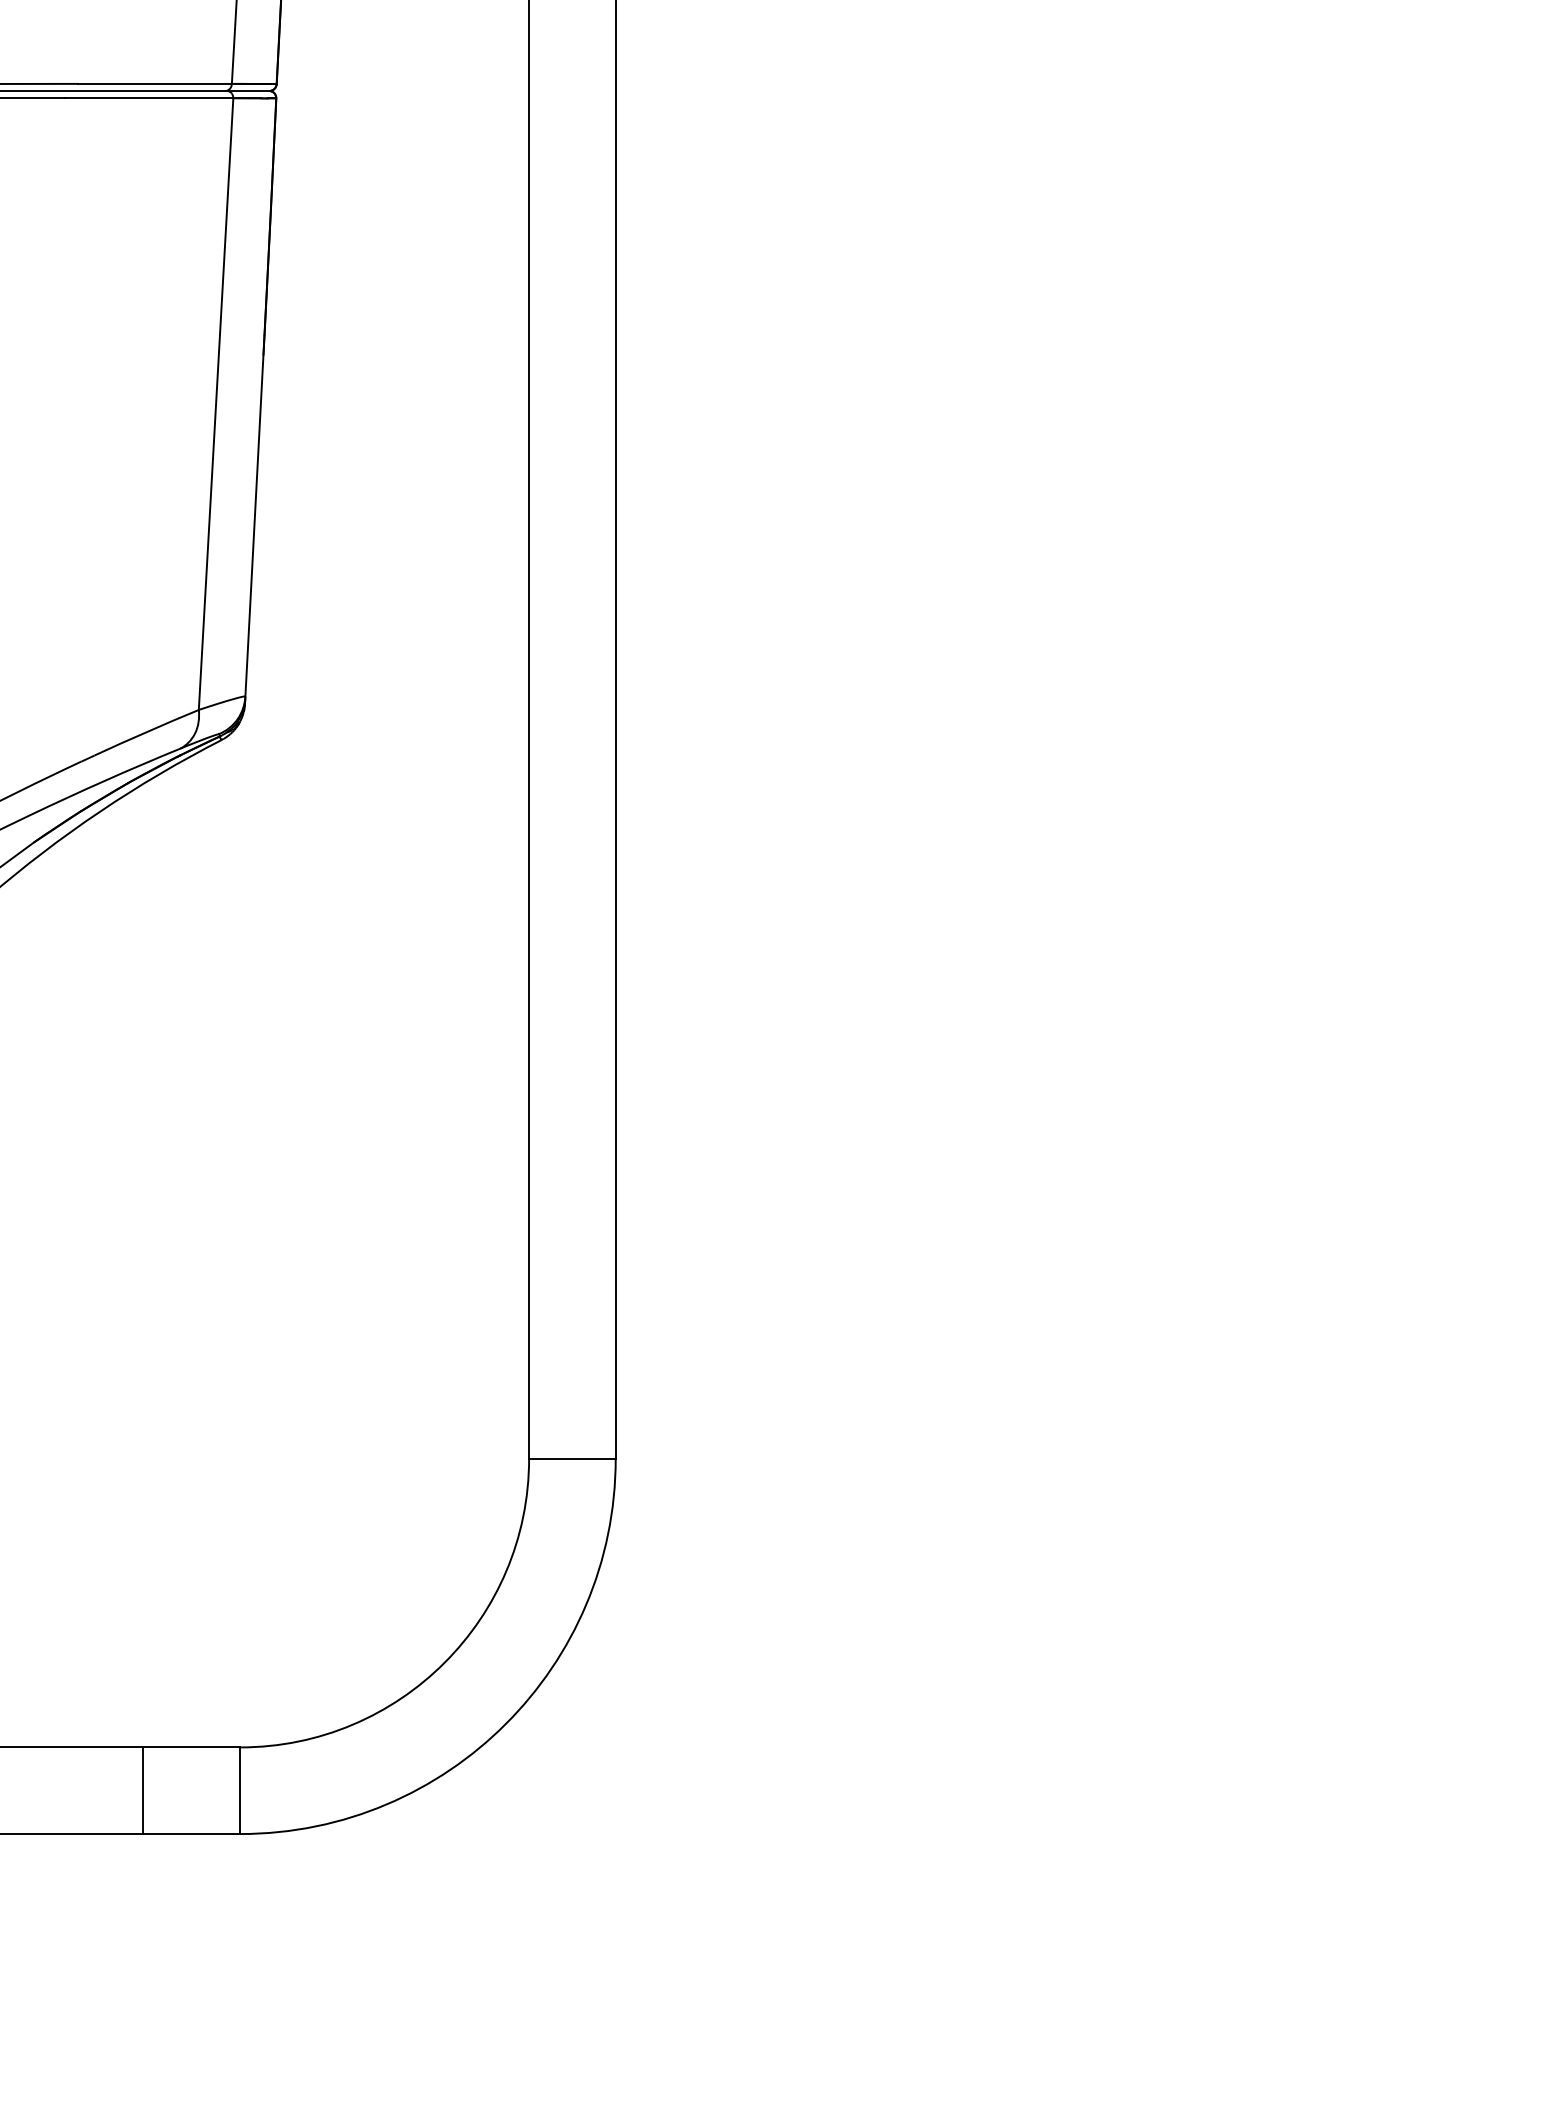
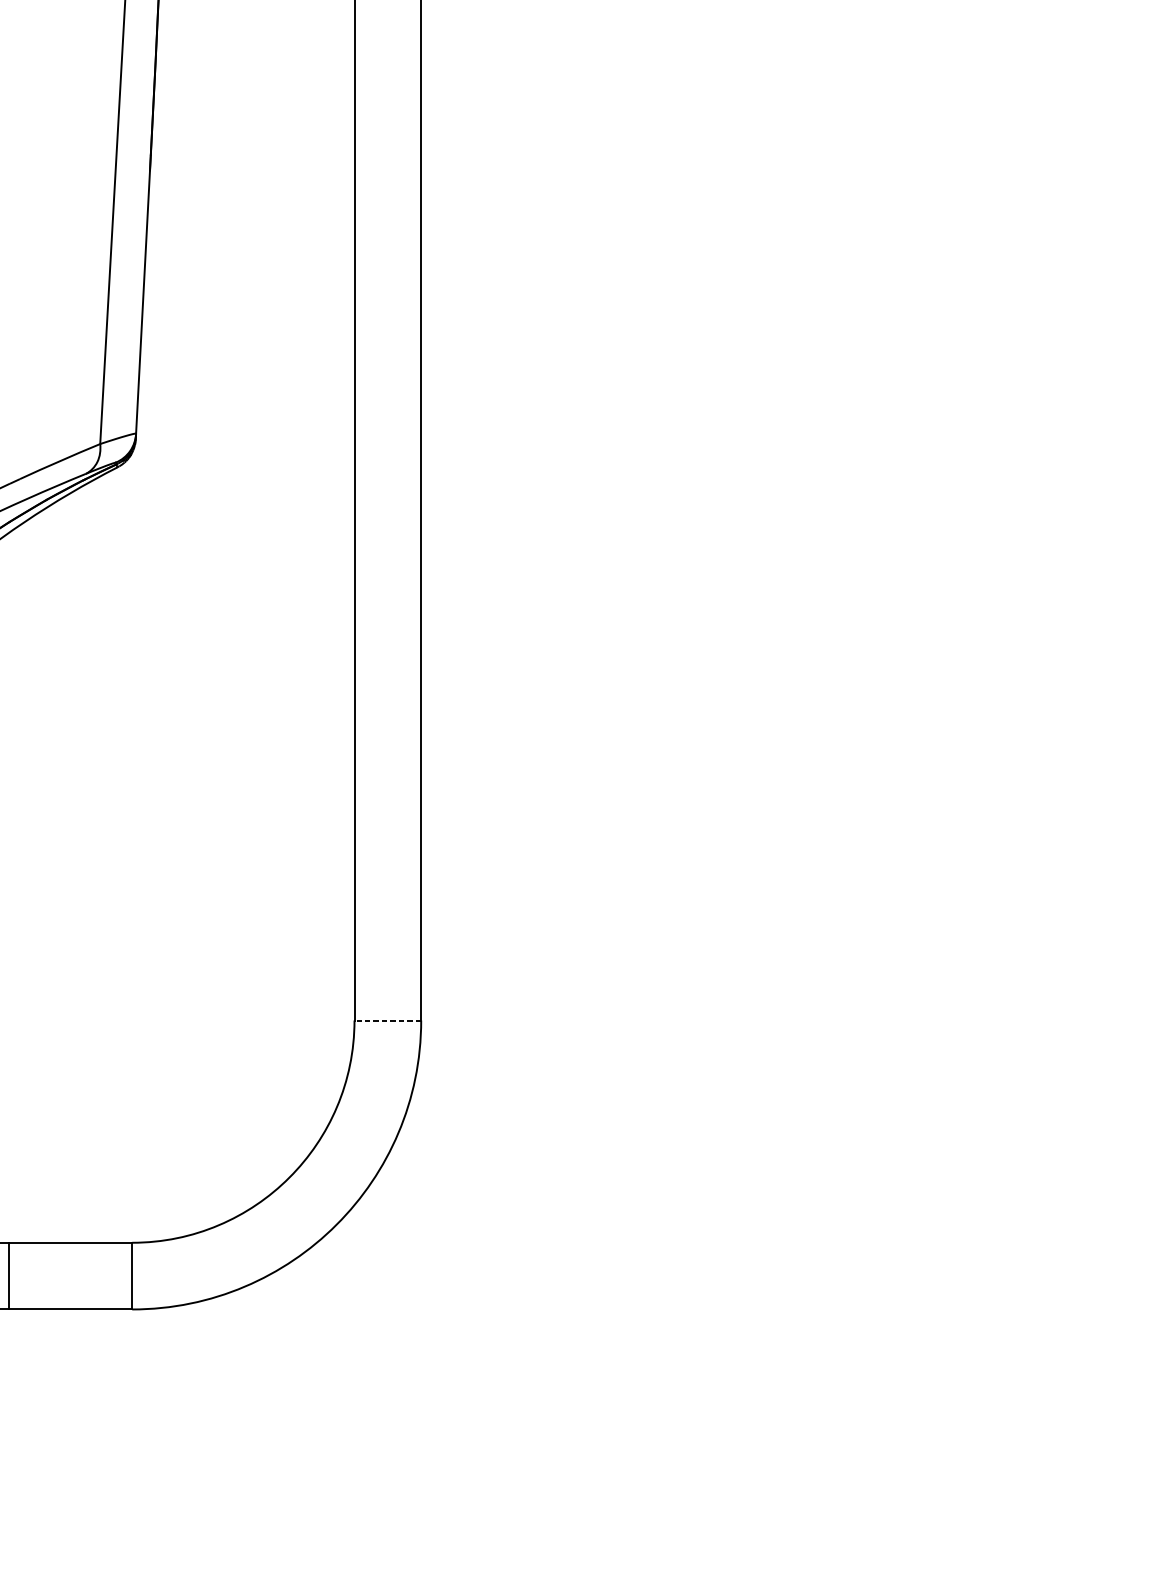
line: (571, 1458) -> (387, 1020), solid -> dashed
line: (142, 1790) -> (9, 1275), moved

